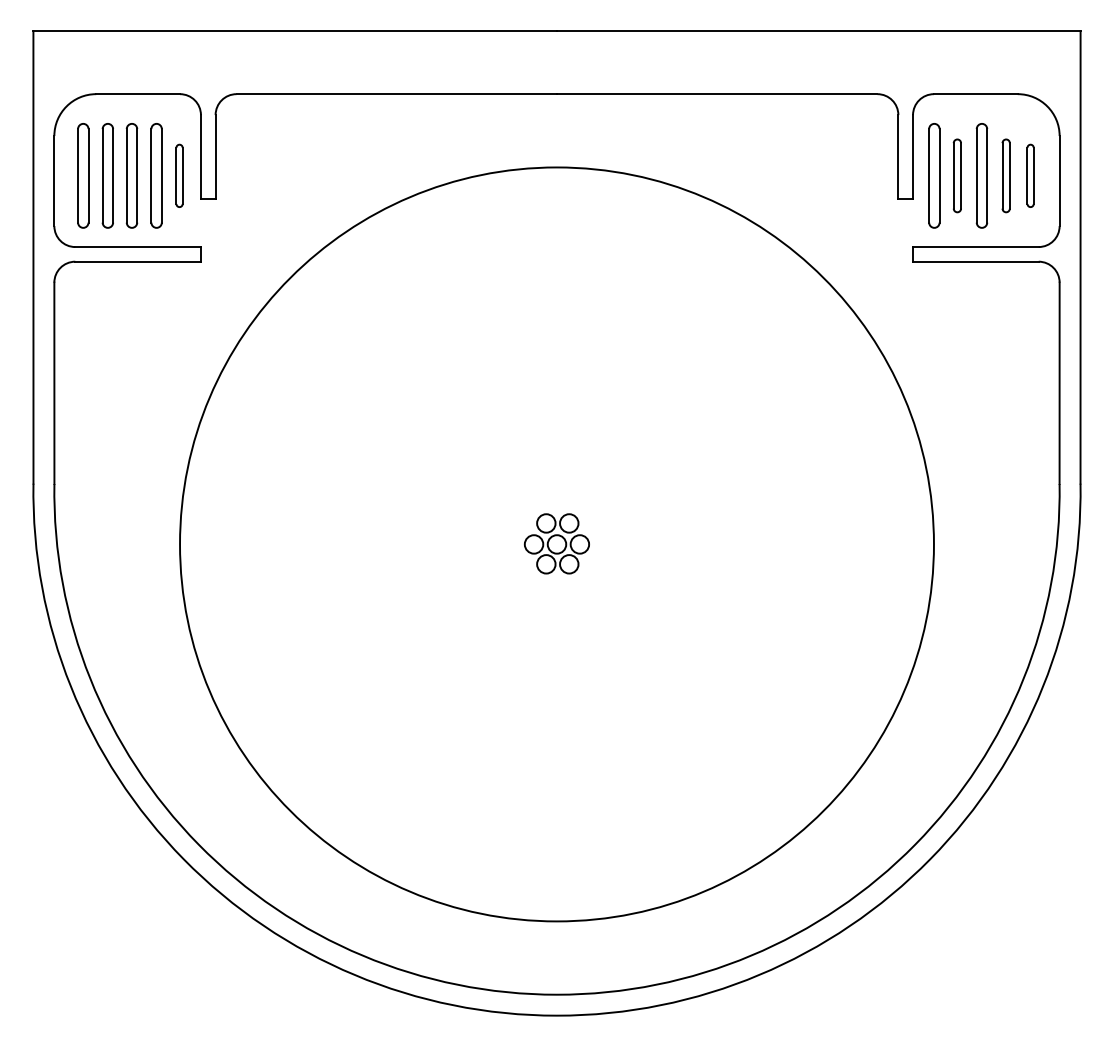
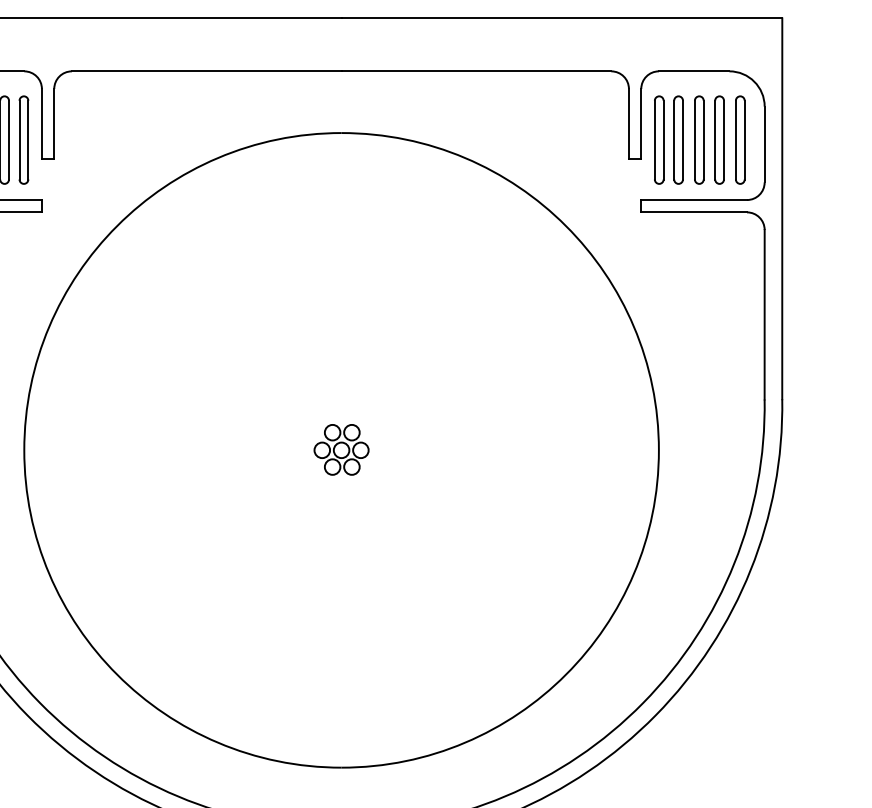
part: (179, 175) -> (23, 139), size x1.67
part: (957, 175) -> (678, 139), size x1.43
part: (1006, 175) -> (719, 139), size x1.43
part: (1030, 175) -> (740, 139), size x1.67

